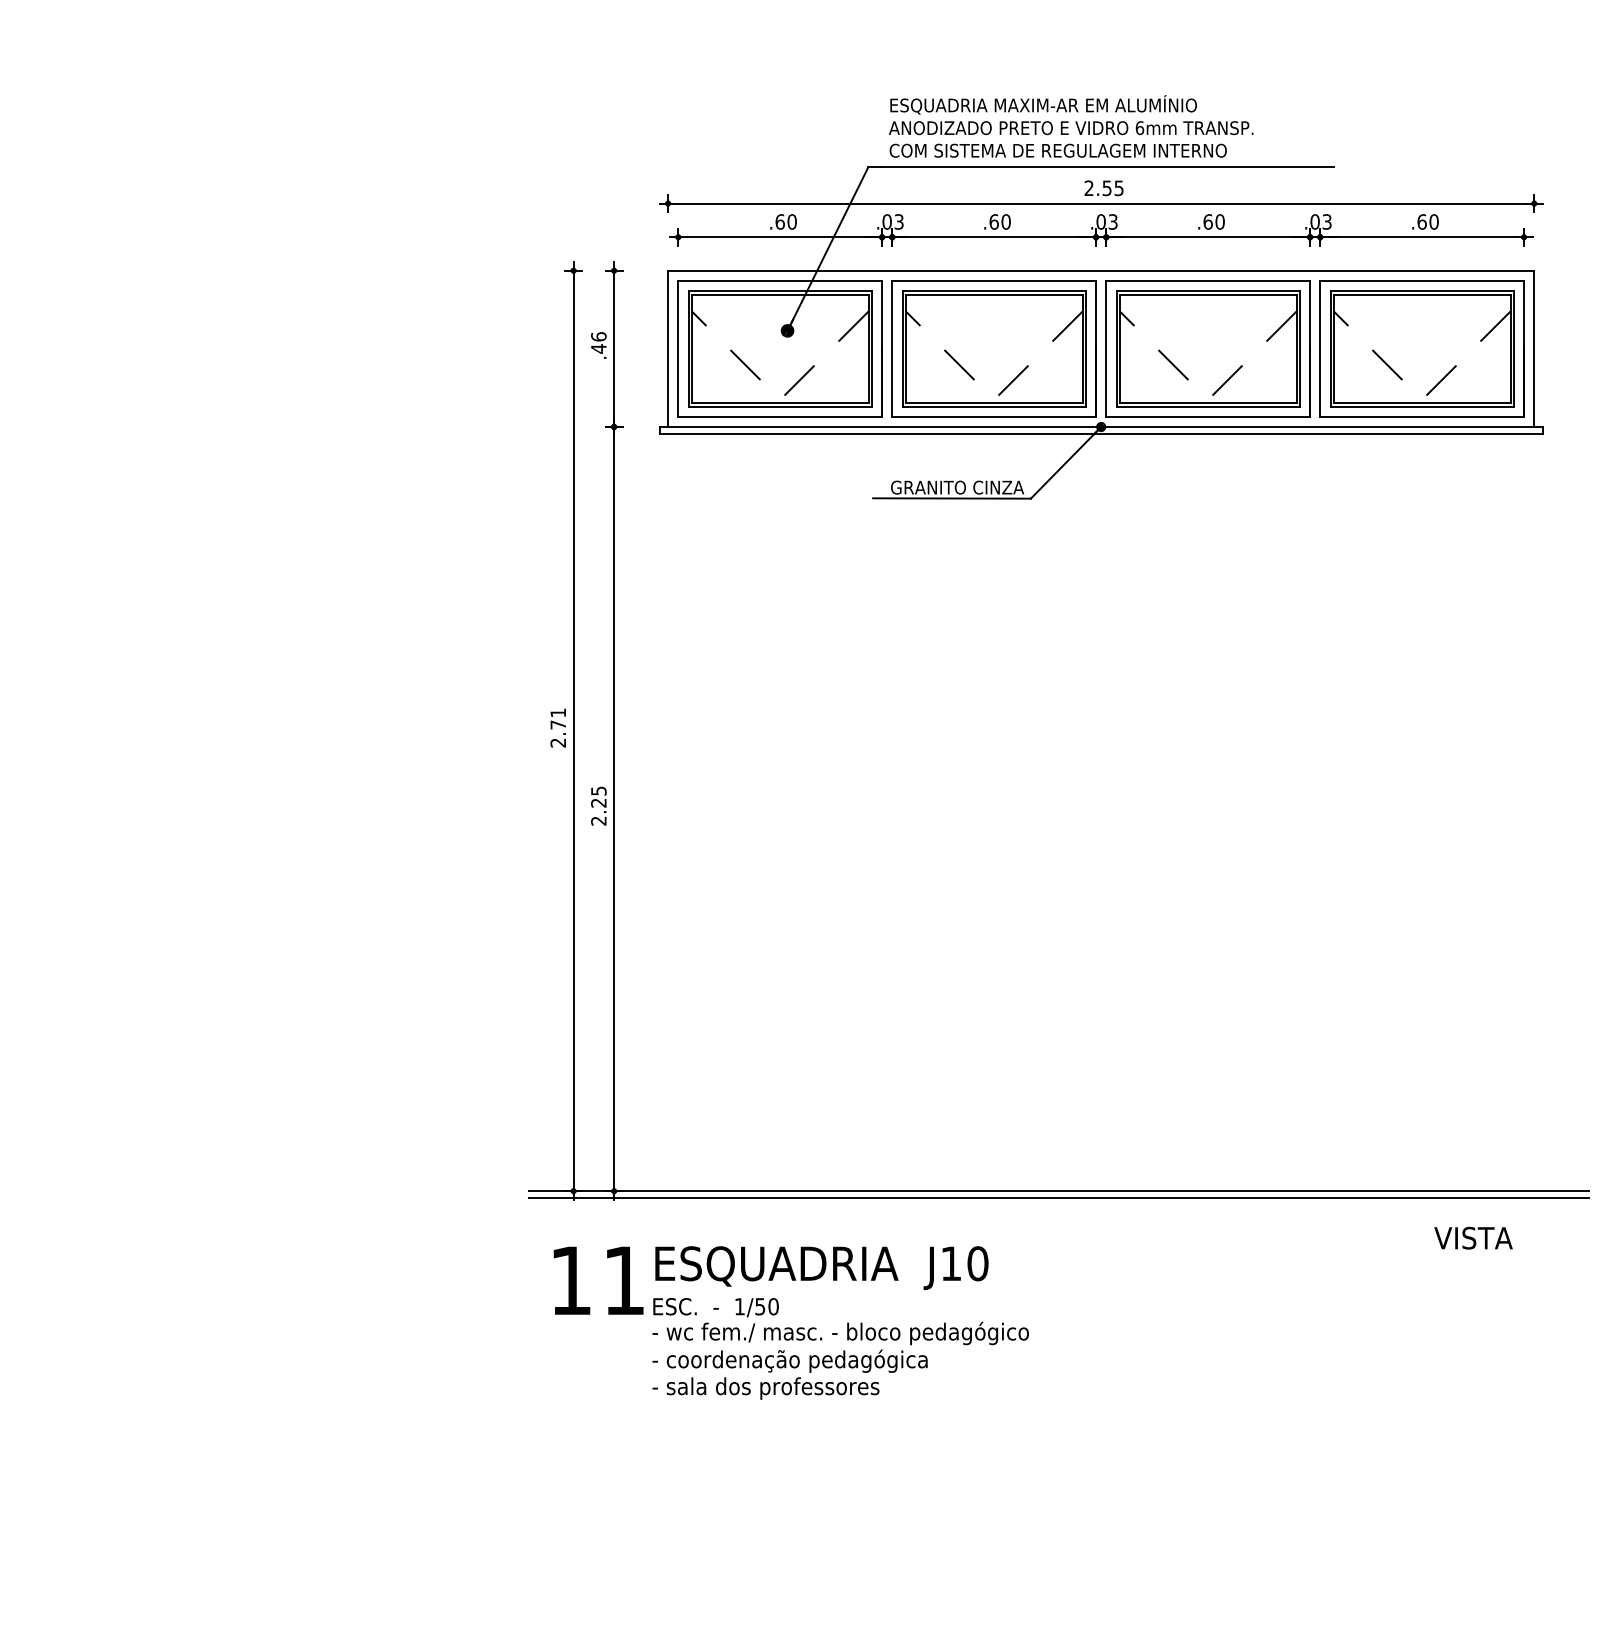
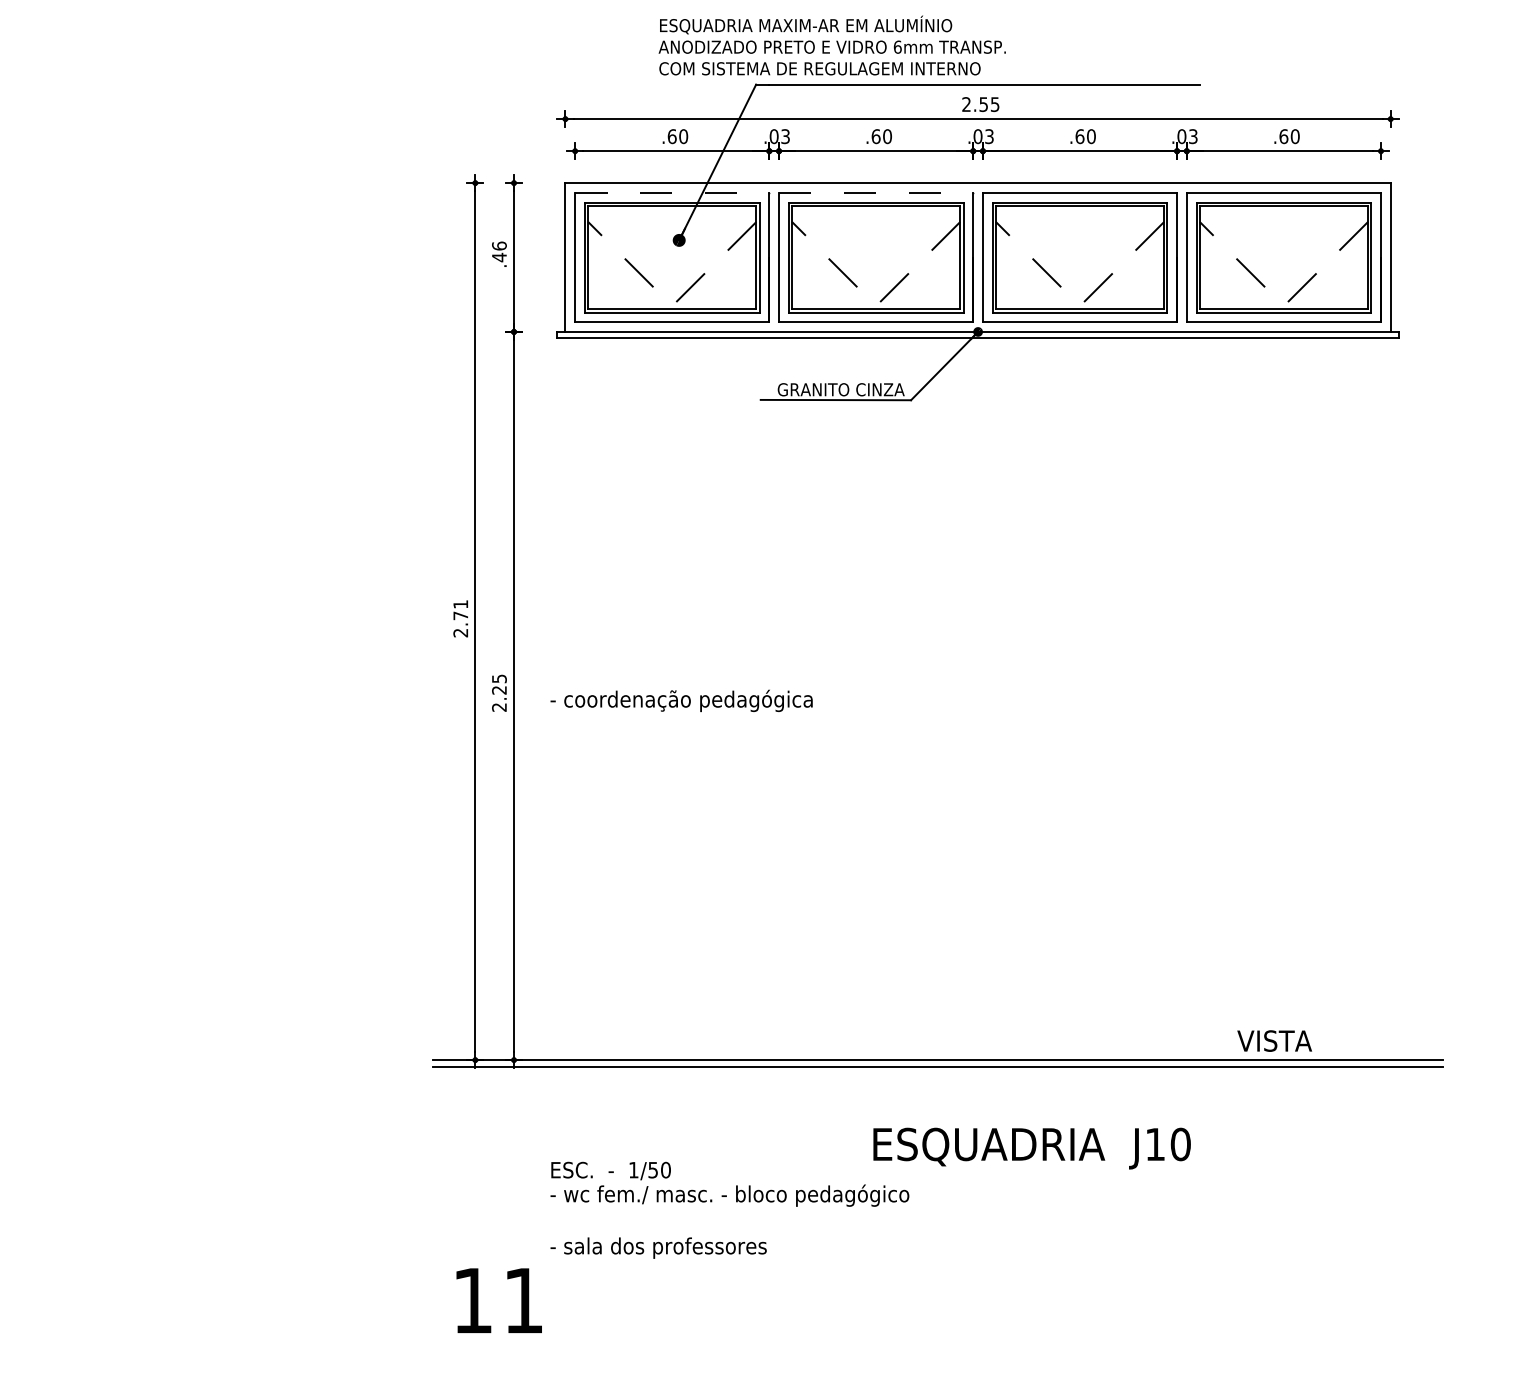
text: (1071, 126) -> (832, 45), moved
line: (780, 280) -> (672, 192), solid -> dashed
line: (994, 280) -> (876, 192), solid -> dashed
text: (1473, 1237) -> (1274, 1040), moved
text: (821, 1267) -> (1031, 1148), moved
text: (598, 1280) -> (499, 1300), moved
text: (789, 1360) -> (681, 700), moved

